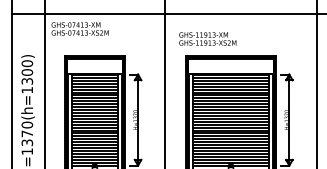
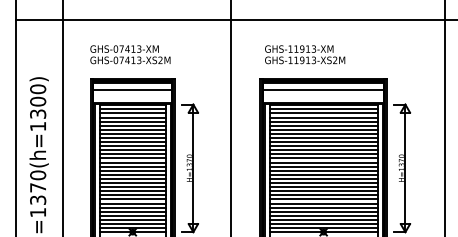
text: (79, 28) -> (129, 54), moved
text: (207, 38) -> (304, 54), moved
line: (94, 64) -> (132, 90), added
line: (230, 64) -> (322, 90), added

